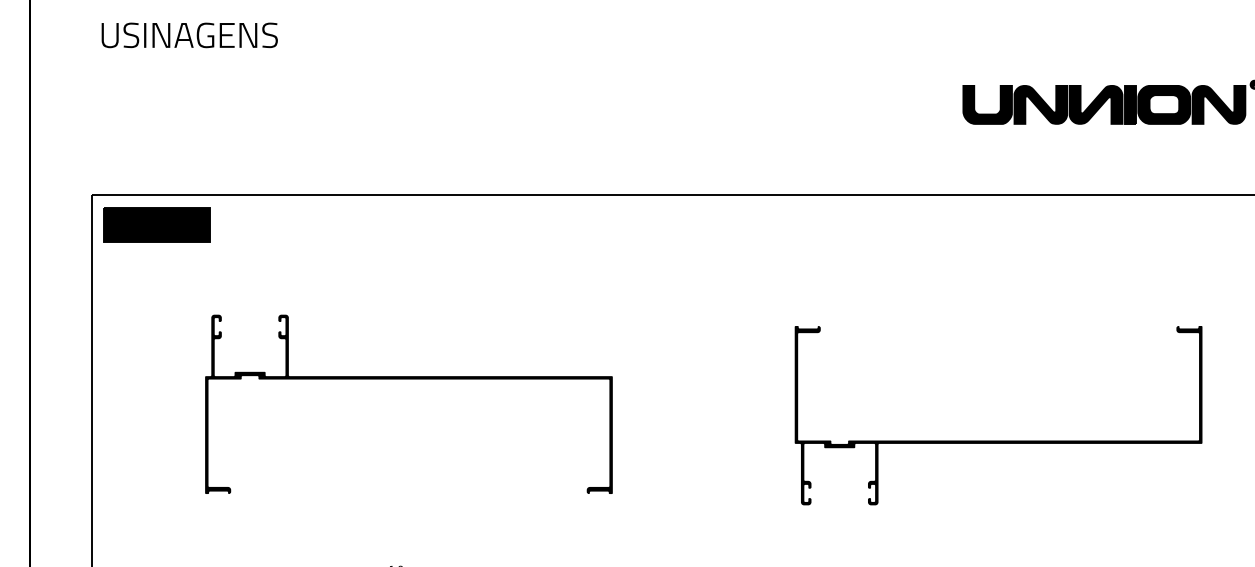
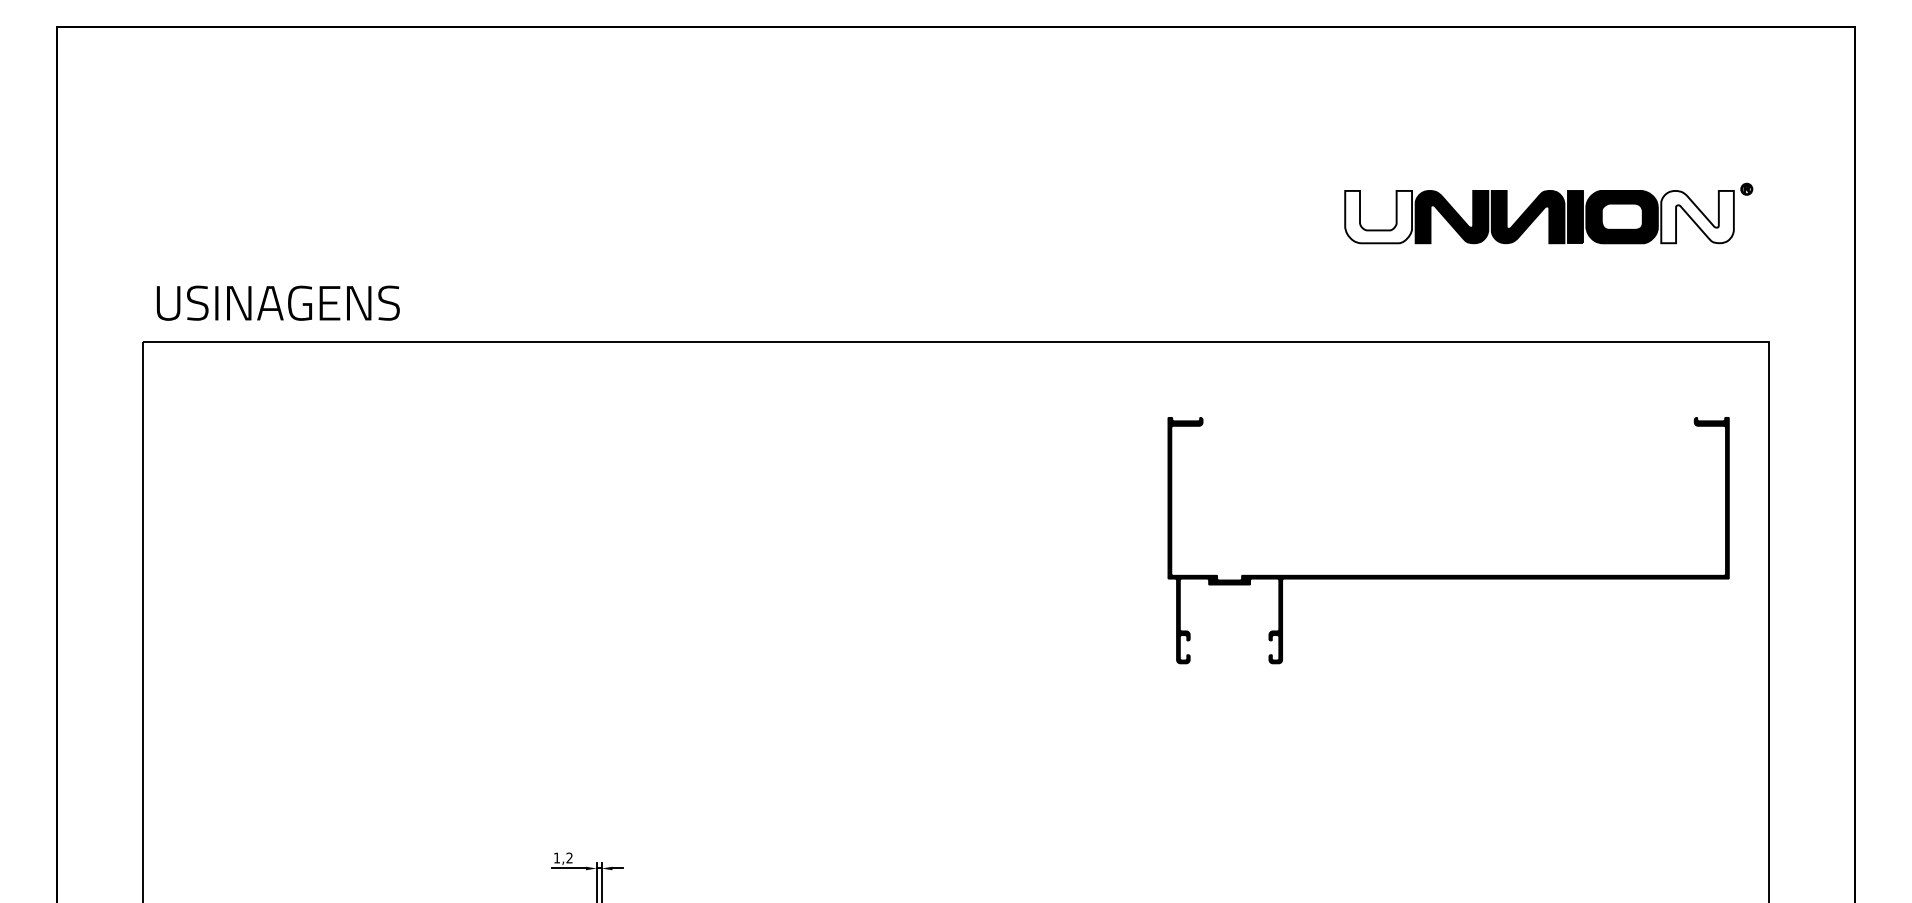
text: (189, 34) -> (278, 302), moved
fill: (987, 104) -> (1378, 216), removed
fill: (1218, 104) -> (1697, 216), removed
part: (156, 224) -> (232, 382), removed
fill: (408, 403) -> (580, 629), removed
part: (998, 440) -> (1448, 574), moved

